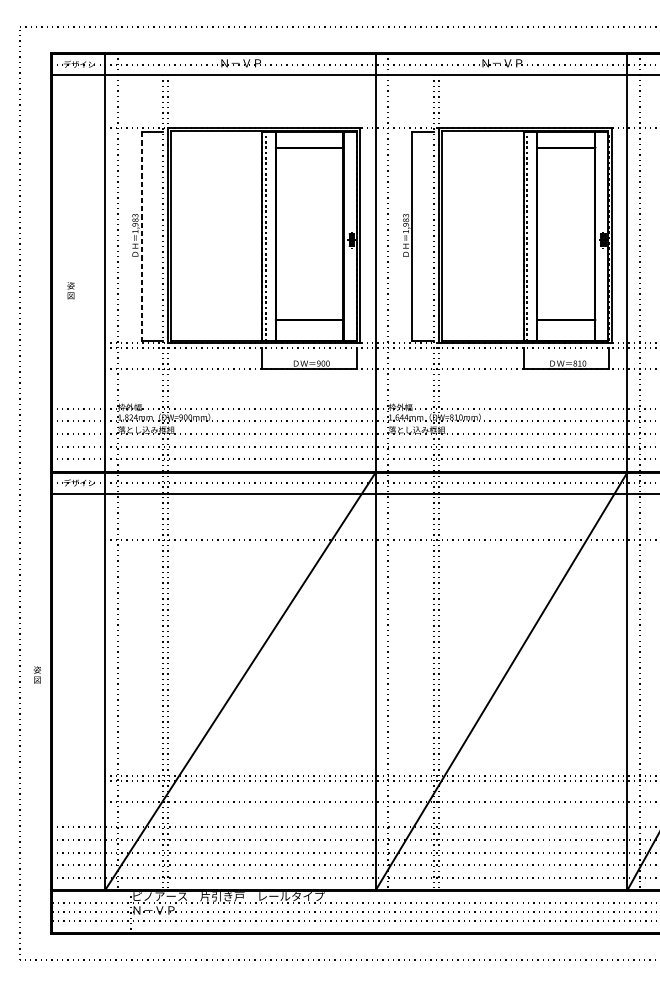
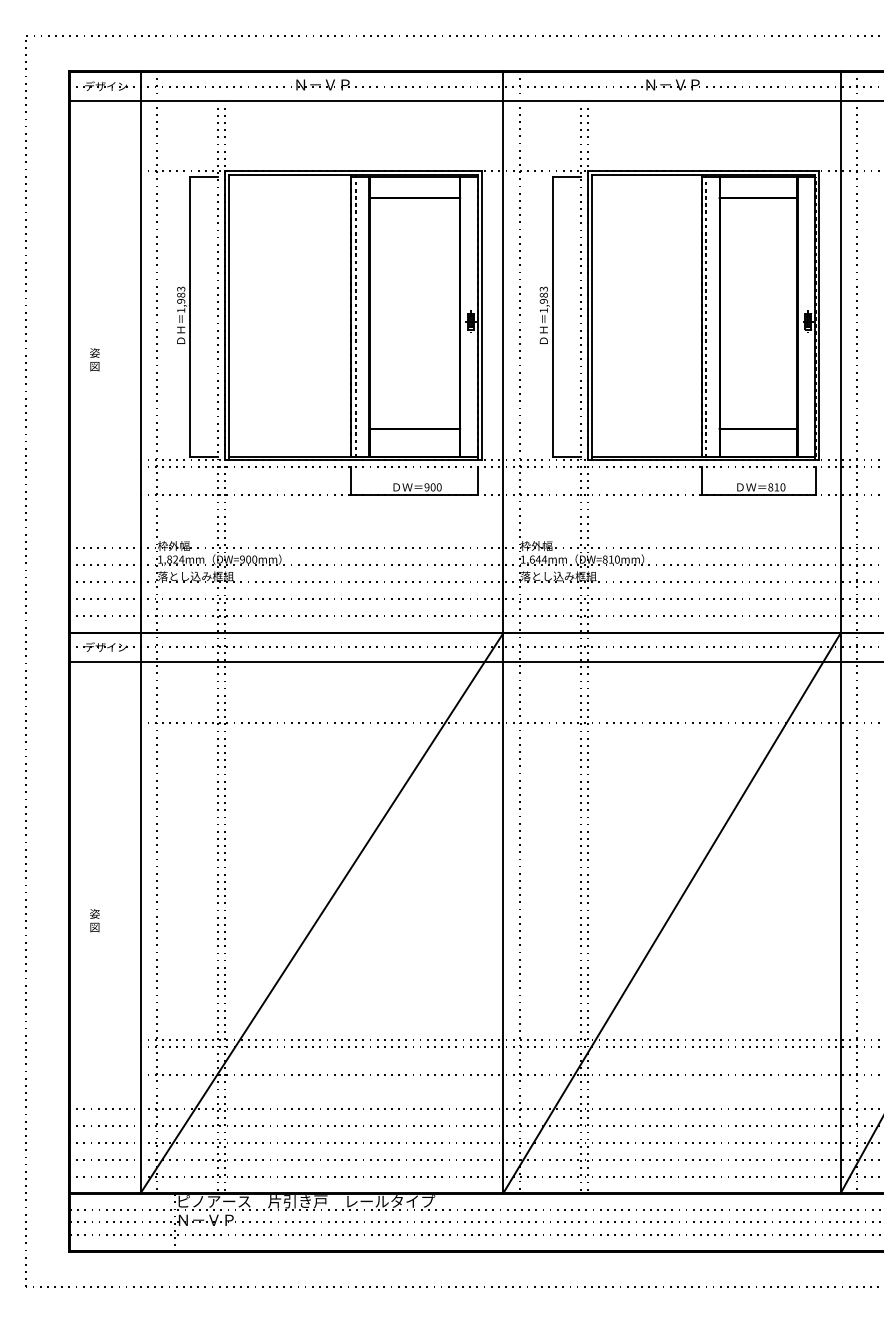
line: (141, 236) -> (189, 317), dashed -> solid
text: (70, 290) -> (94, 359), moved
text: (37, 674) -> (94, 920), moved

